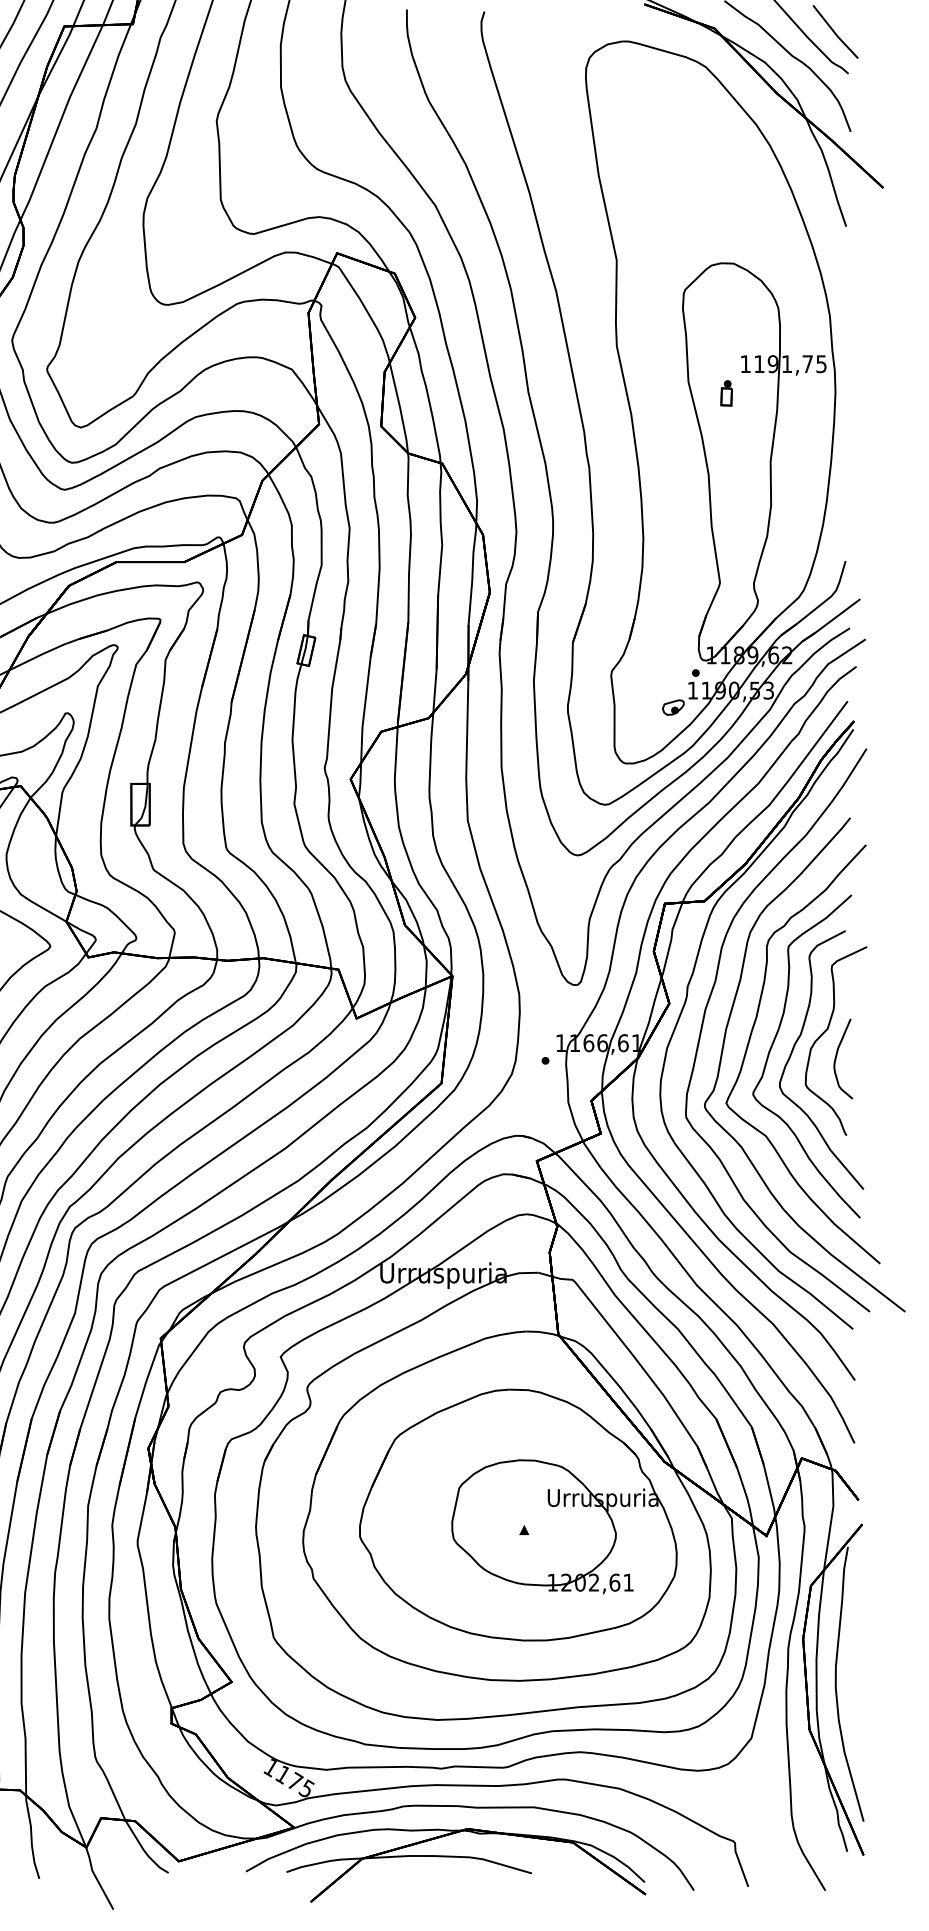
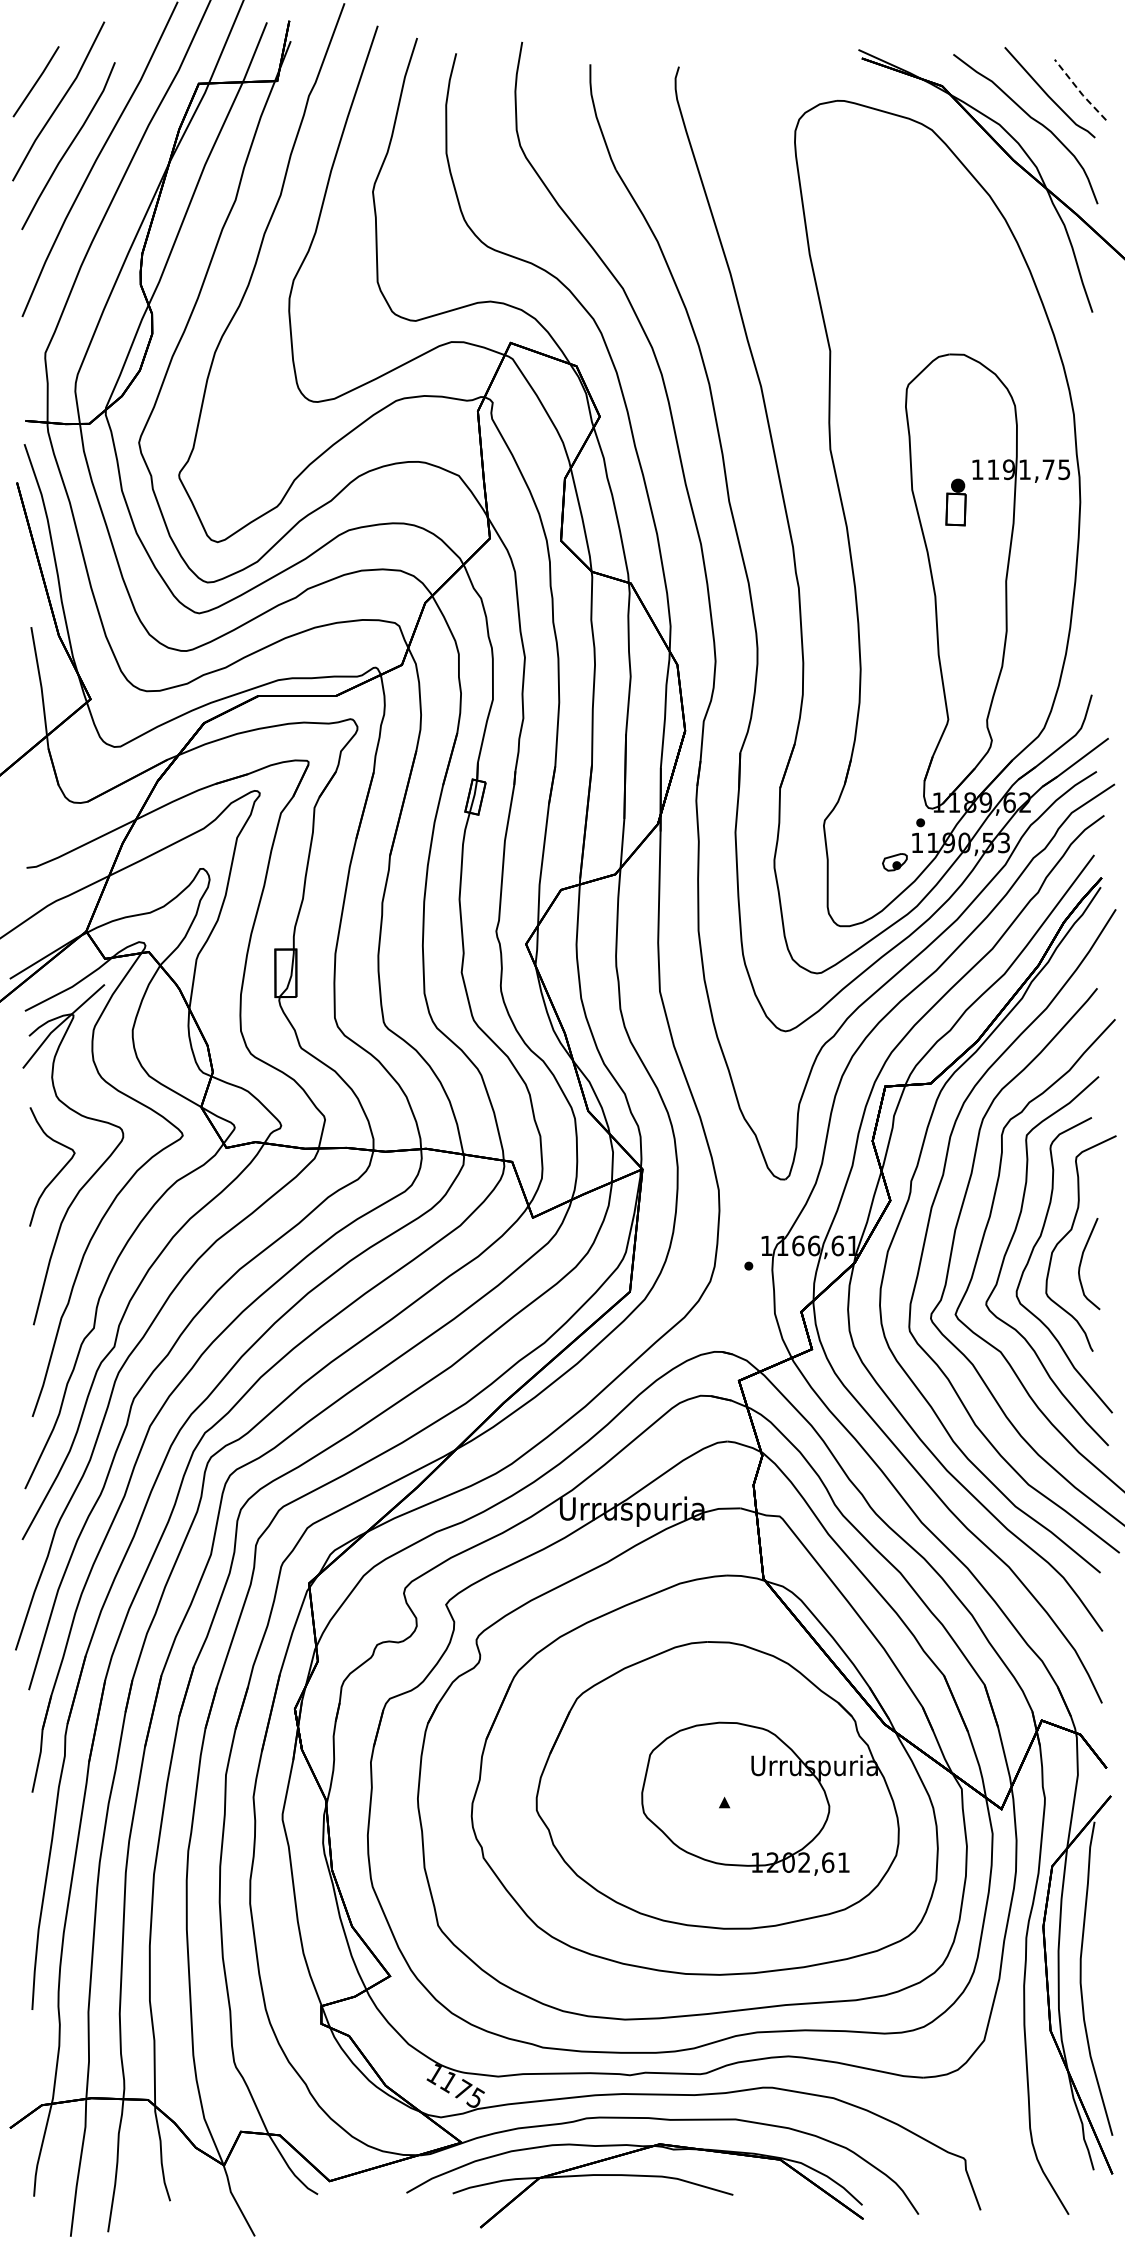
line: (834, 33) -> (1079, 91), solid -> dashed
part: (726, 393) -> (955, 503), size x1.6

